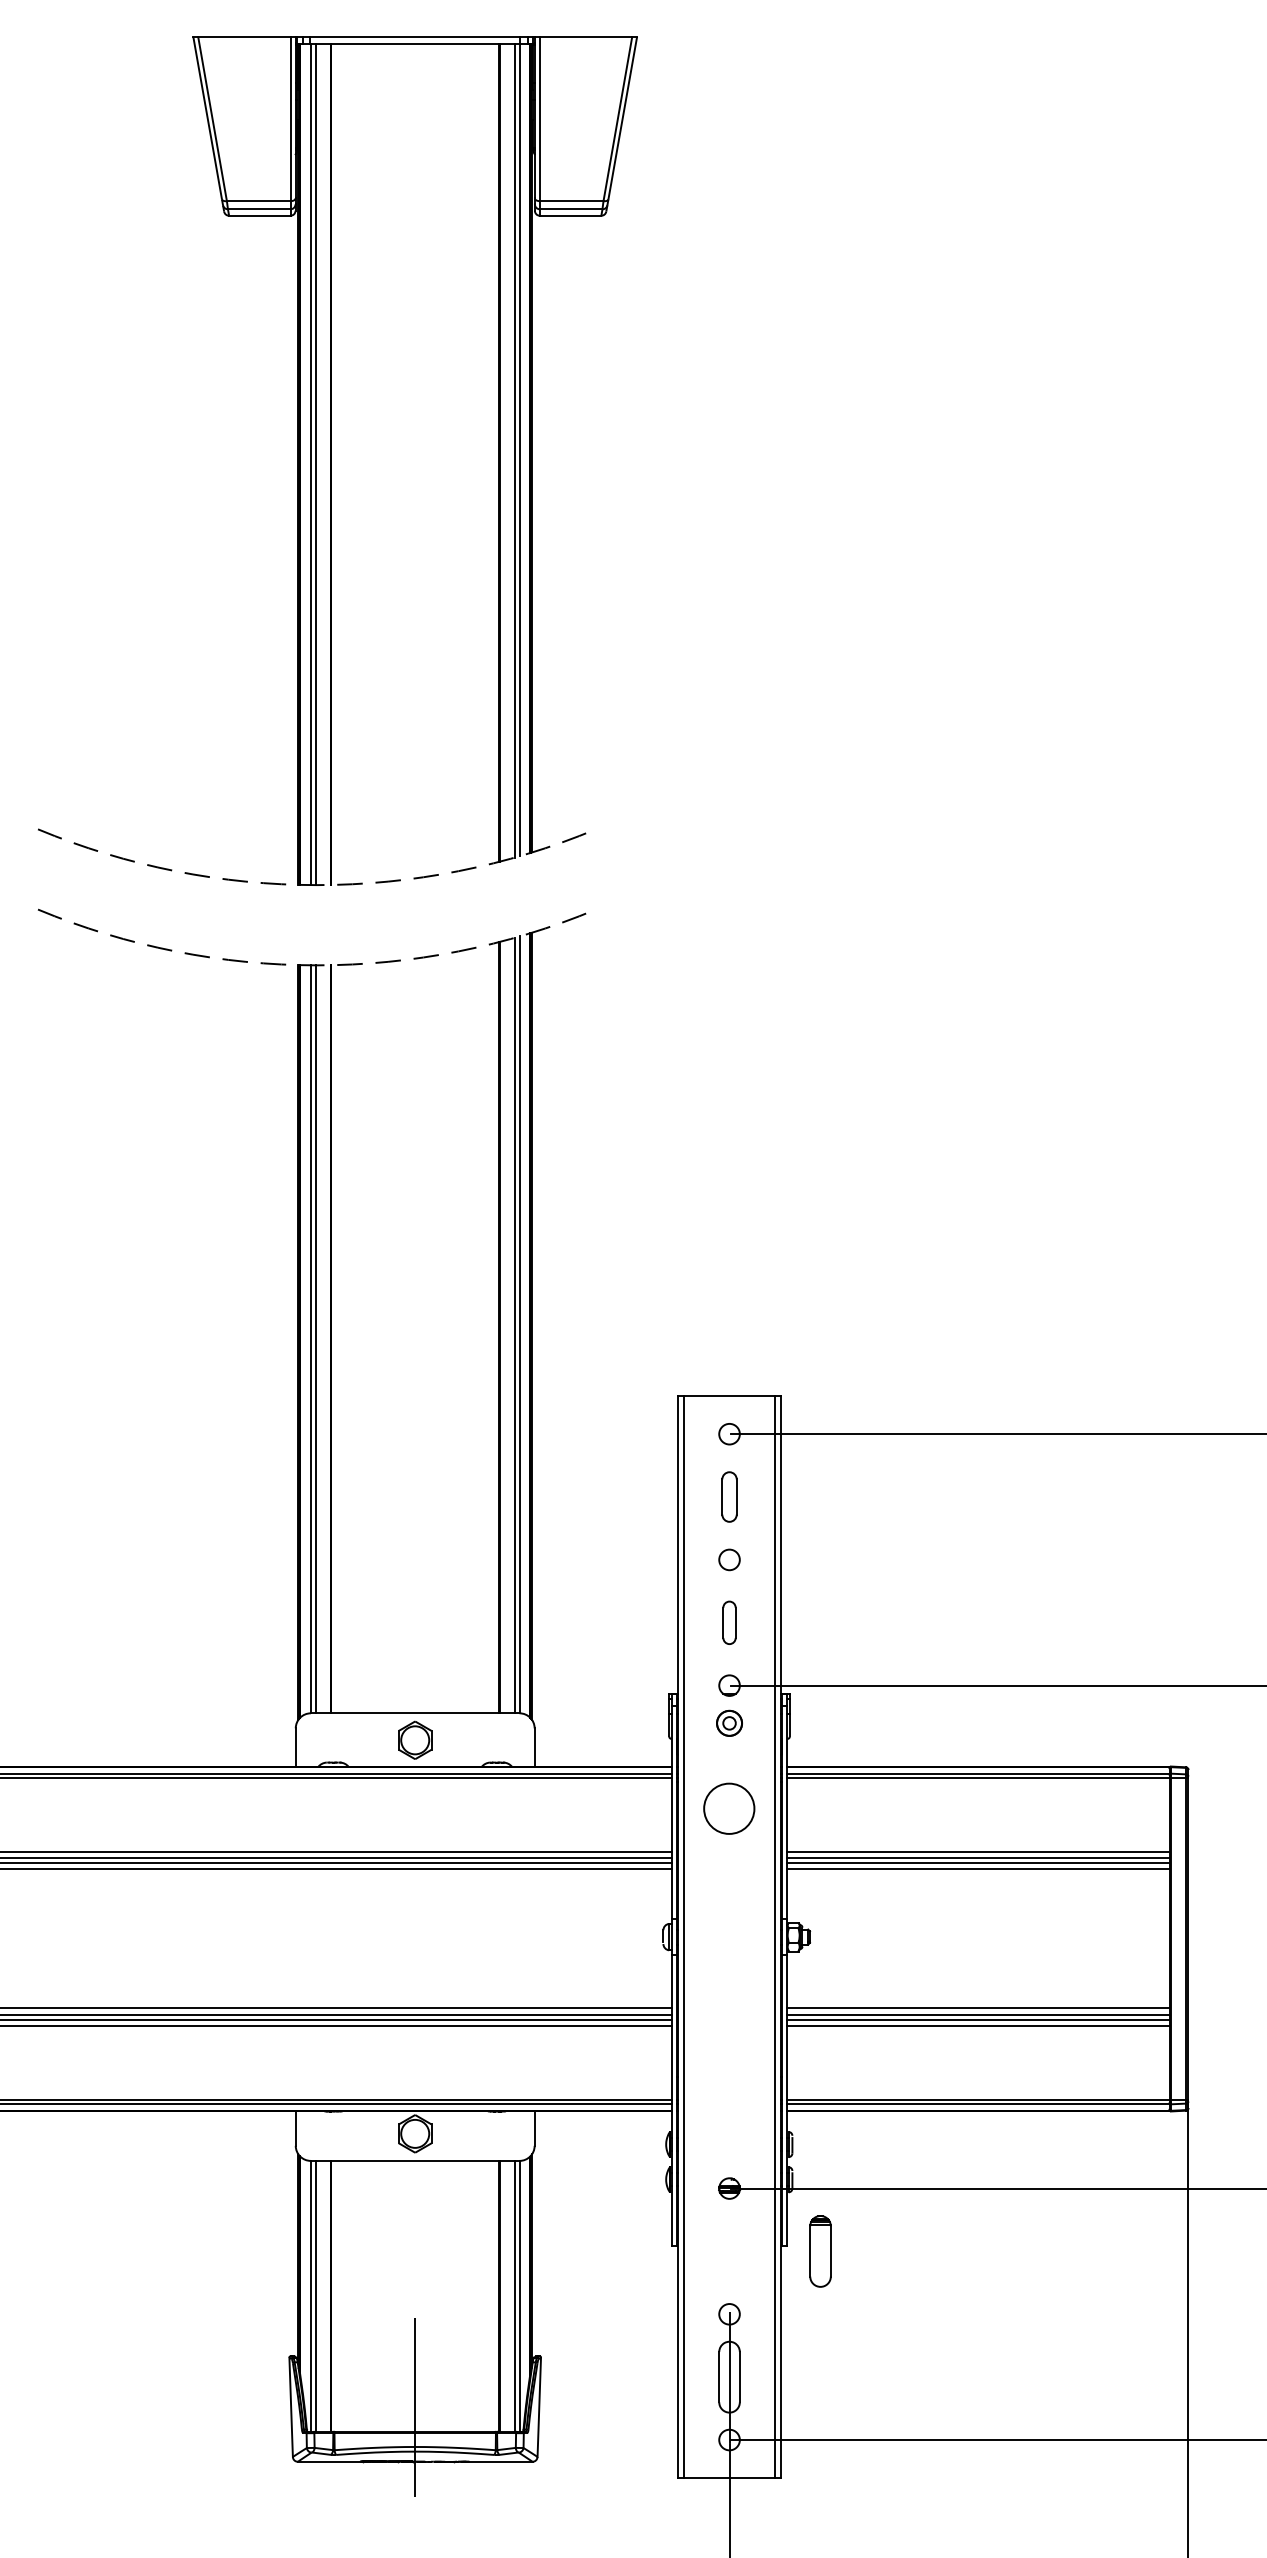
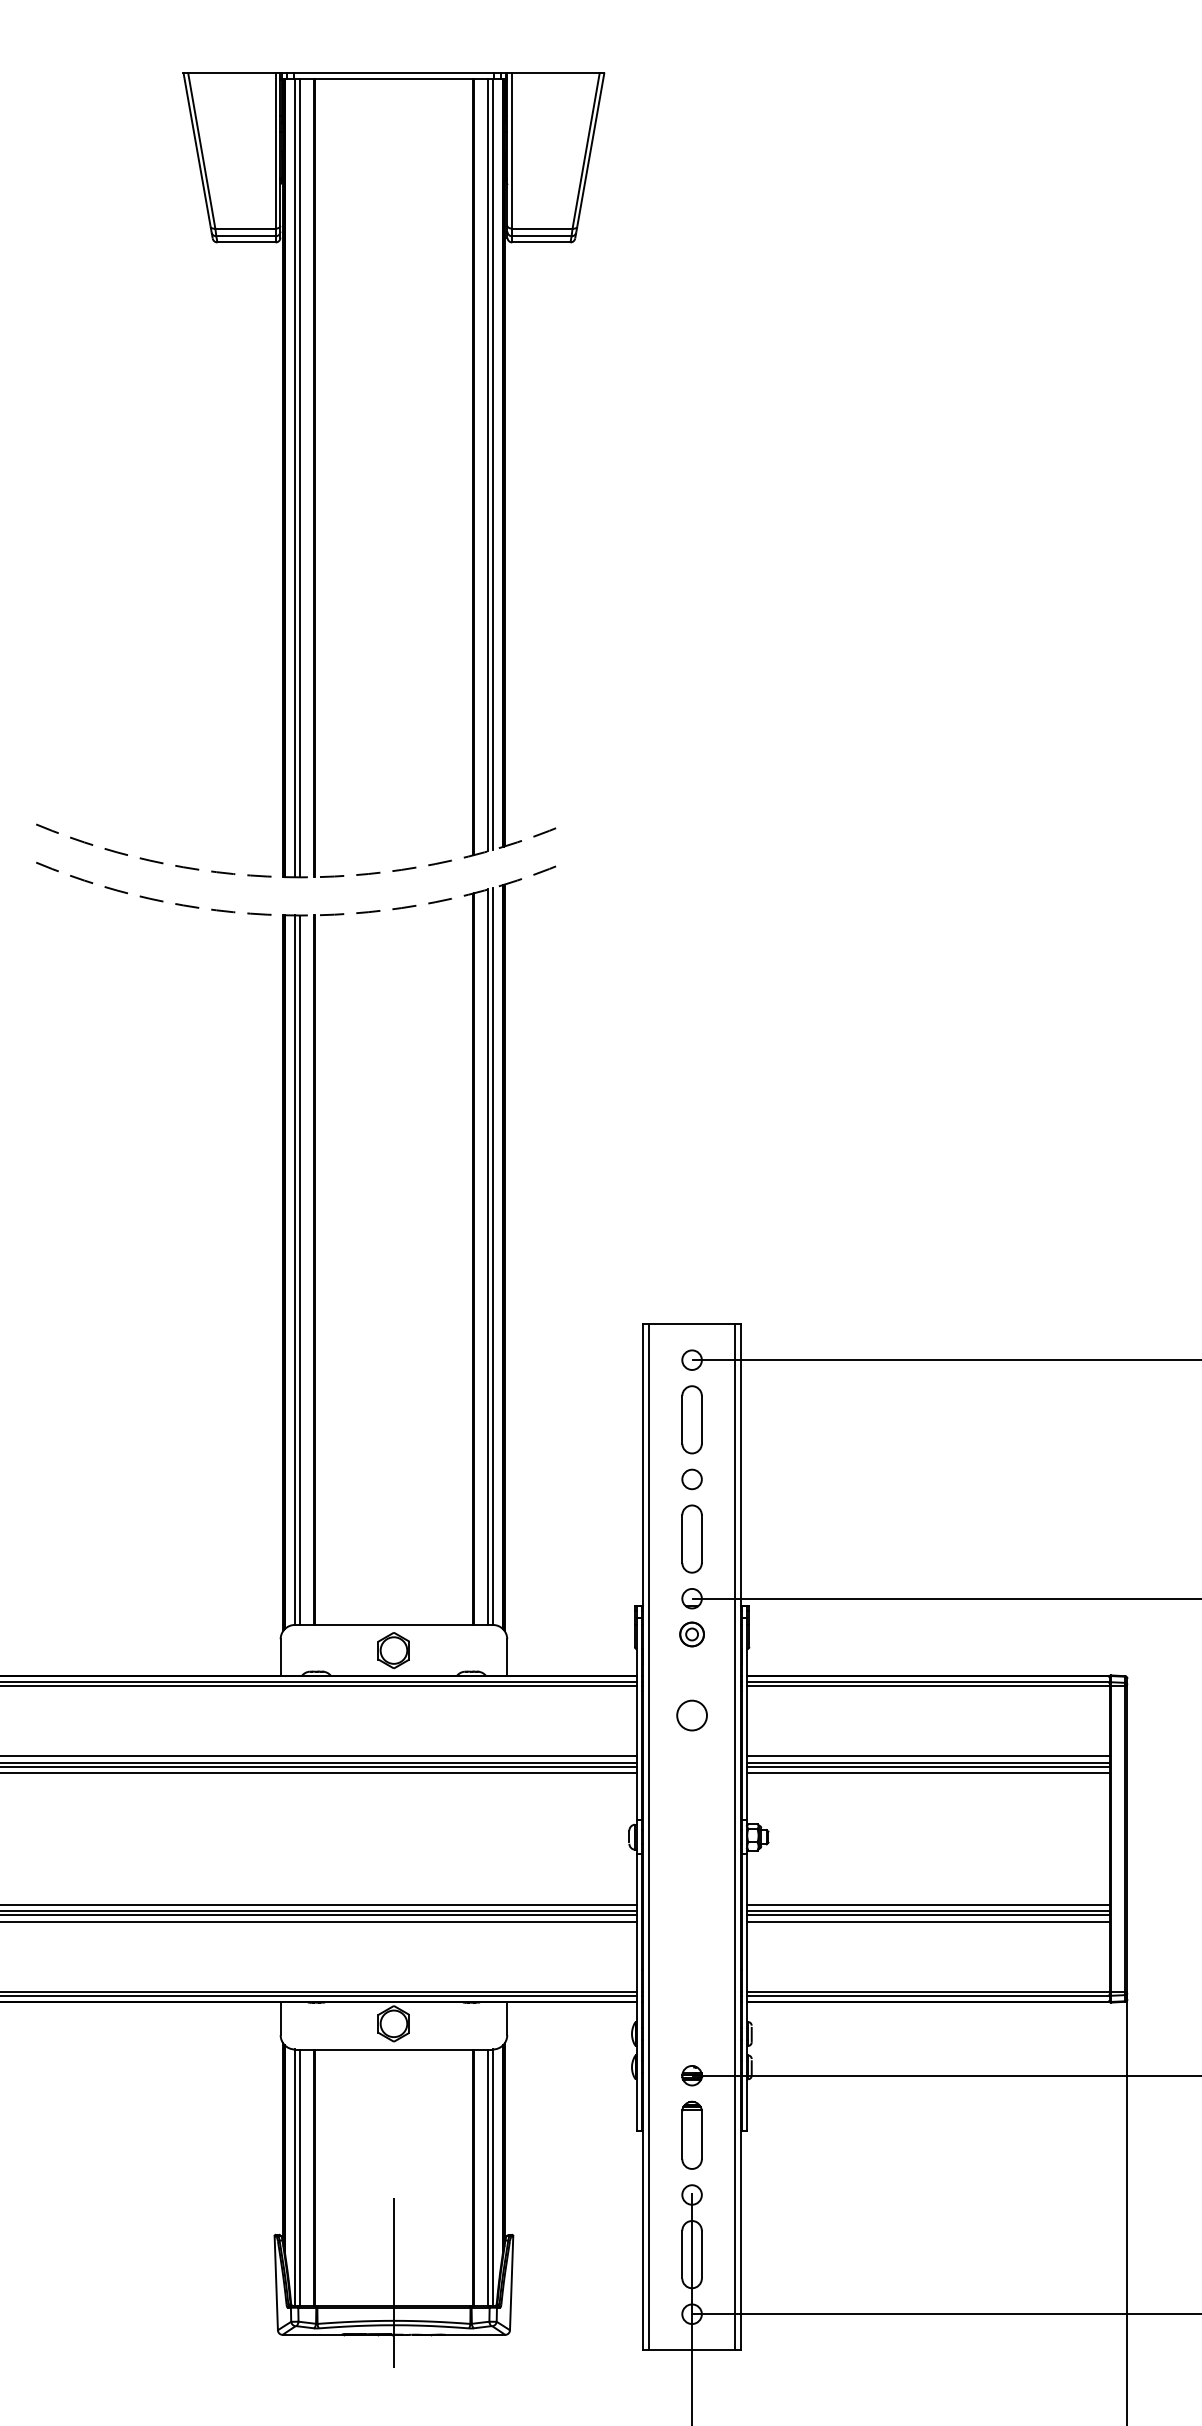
part: (337, 460) -> (320, 474), moved
part: (729, 1496) -> (692, 1419), size x1.43
part: (729, 1622) -> (692, 1538), size x1.67
circle: (729, 1808) -> (692, 1715), size x0.62
part: (820, 2251) -> (692, 2135), moved

